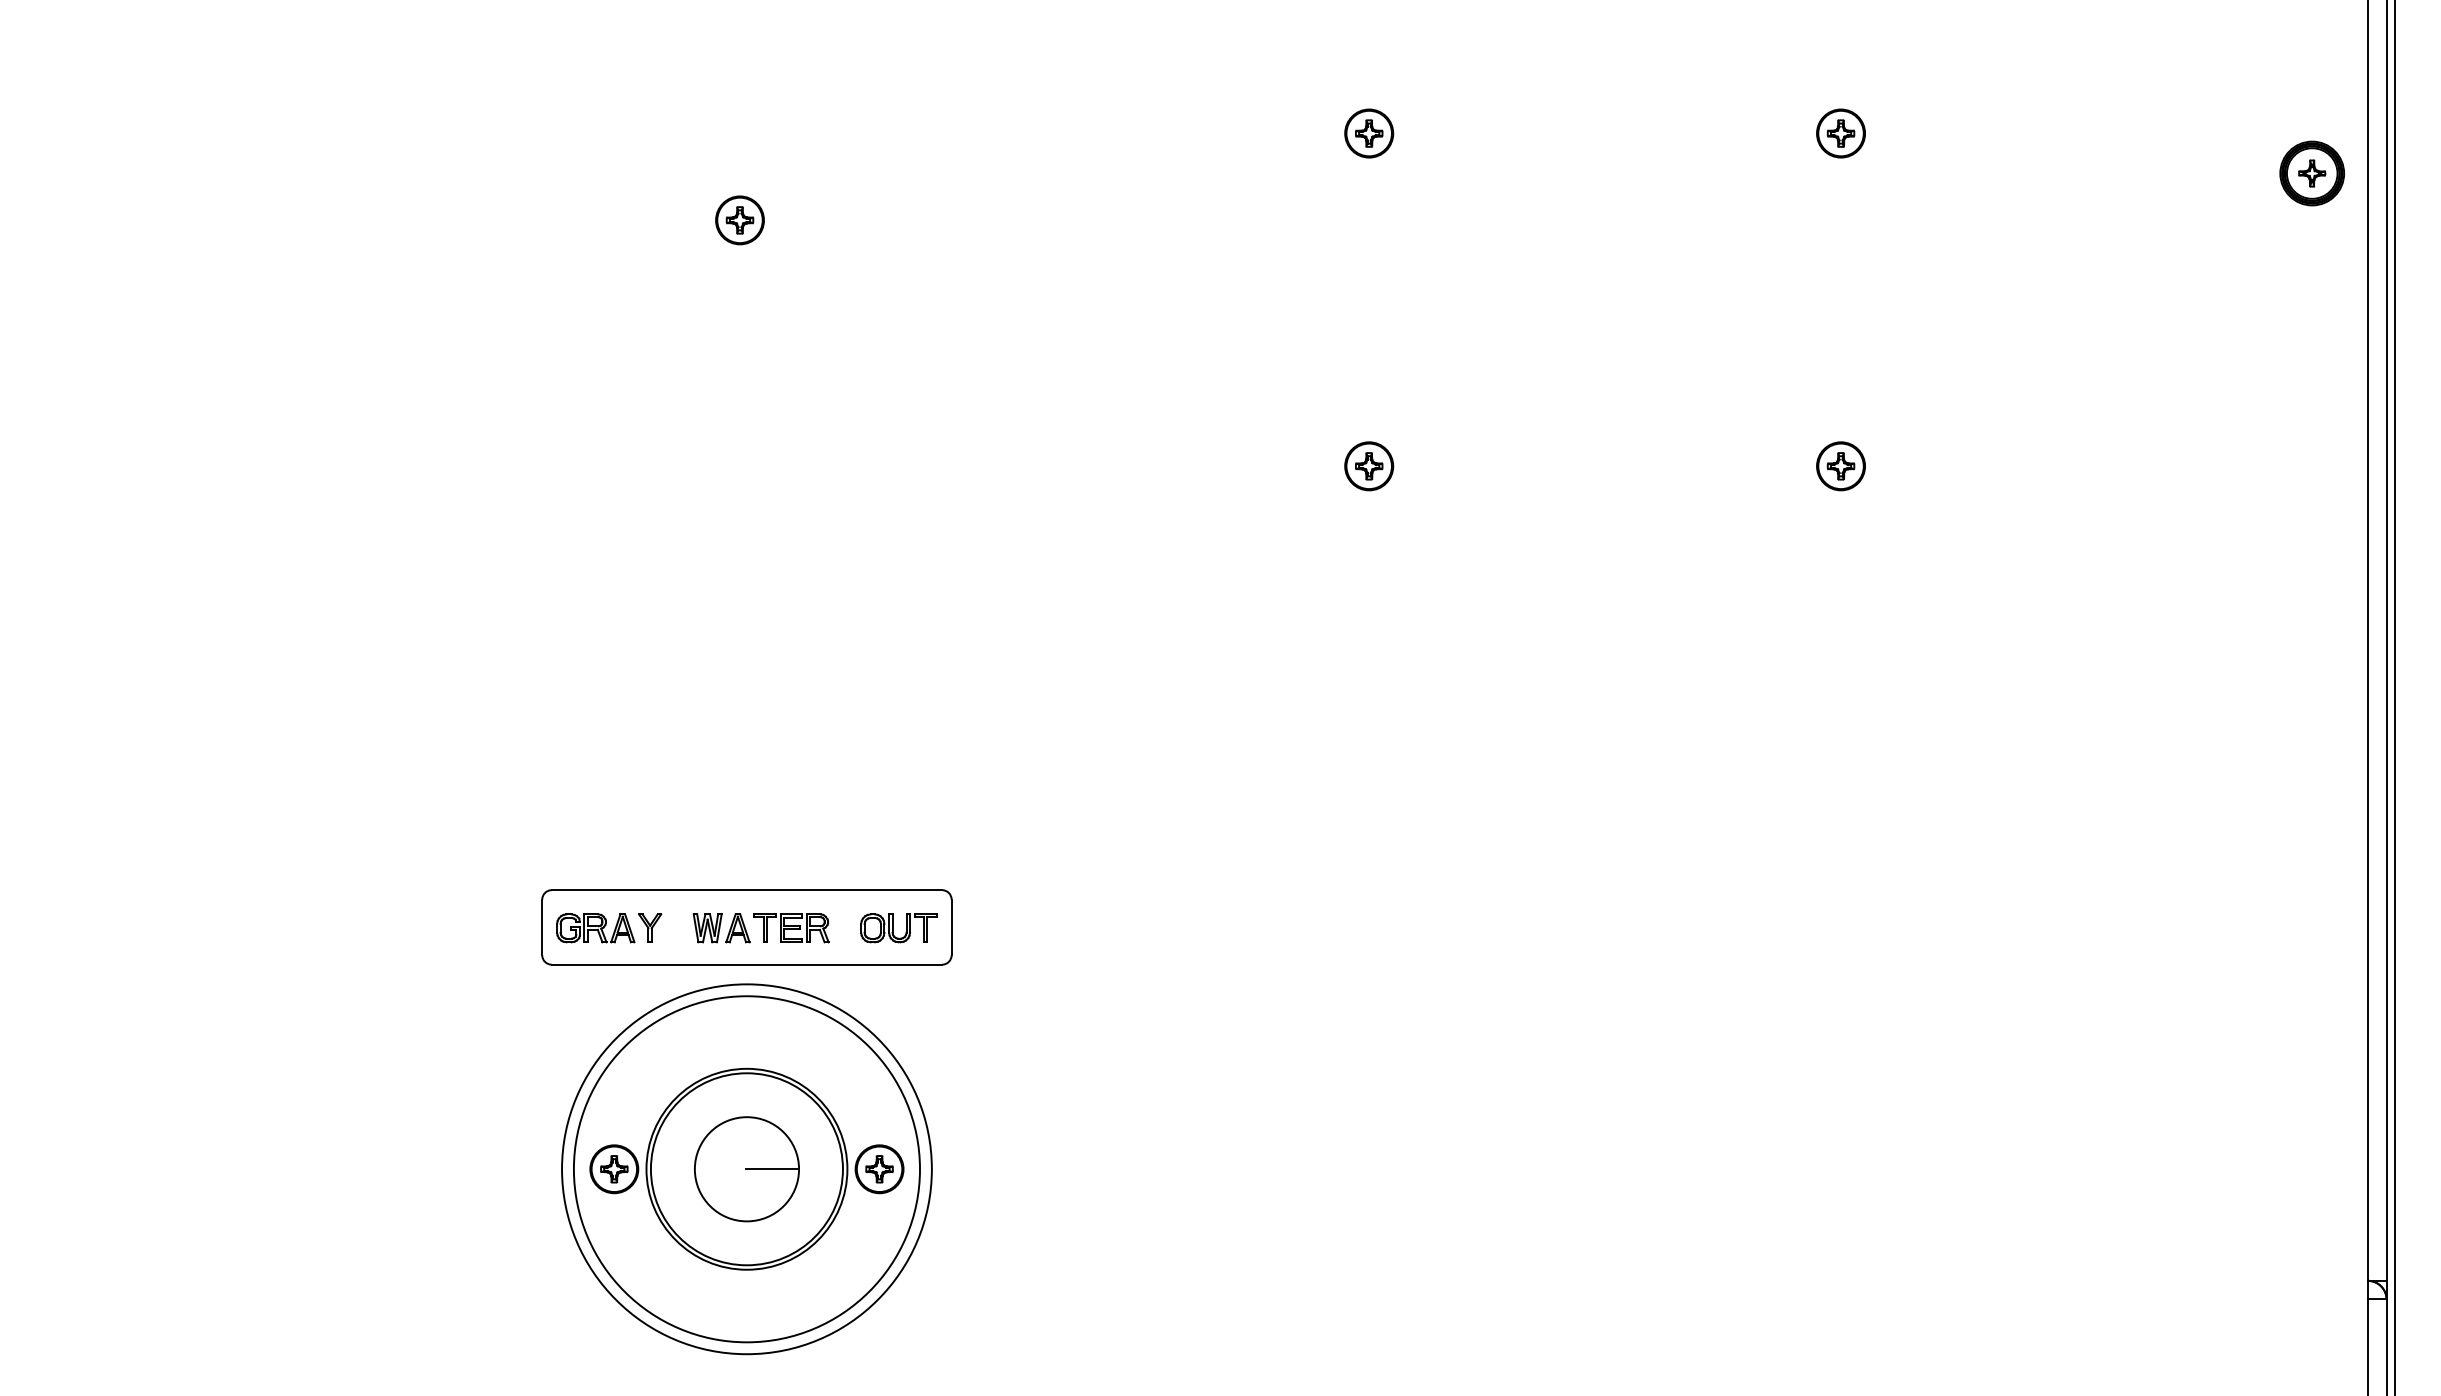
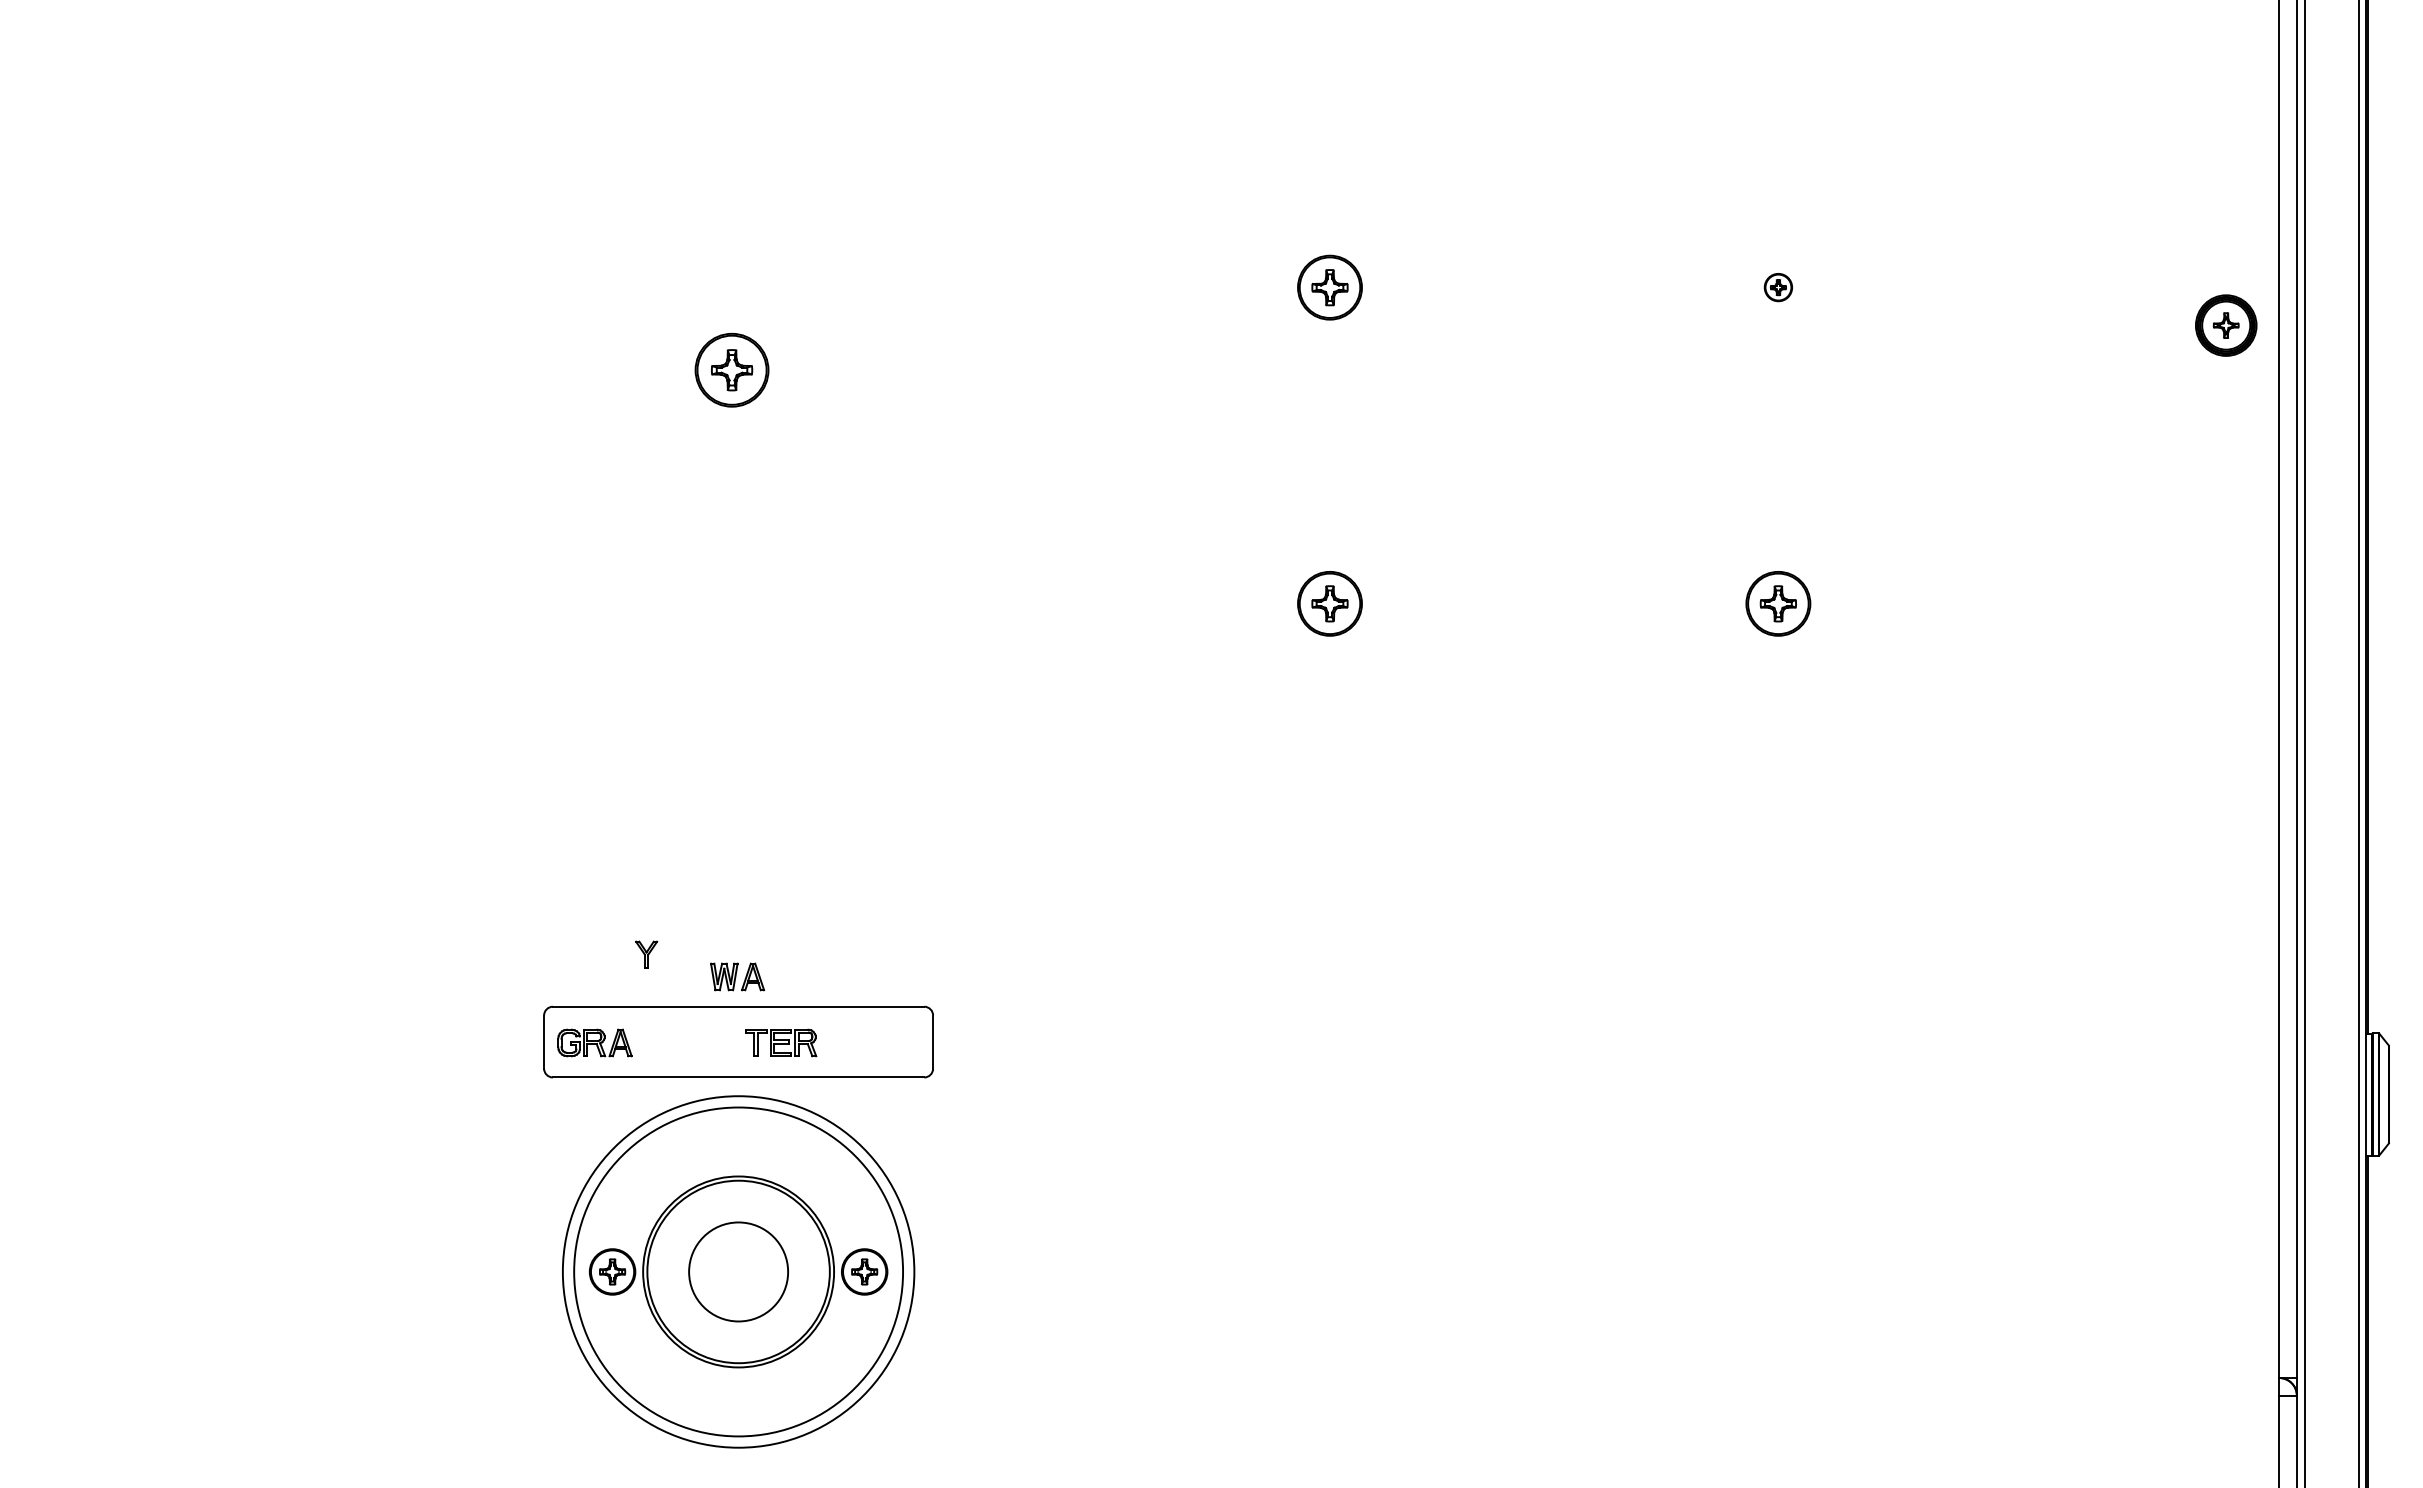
part: (1368, 133) -> (1329, 287), size x1.4
part: (1841, 133) -> (1778, 287), size x0.6
part: (739, 219) -> (731, 369), size x1.6
part: (1368, 465) -> (1329, 603), size x1.4
part: (1841, 465) -> (1778, 603), size x1.4
part: (650, 927) -> (646, 954), moved
part: (721, 927) -> (737, 976), moved
part: (898, 927) -> (882, 1042), removed
line: (773, 1168) -> (763, 1271), removed

